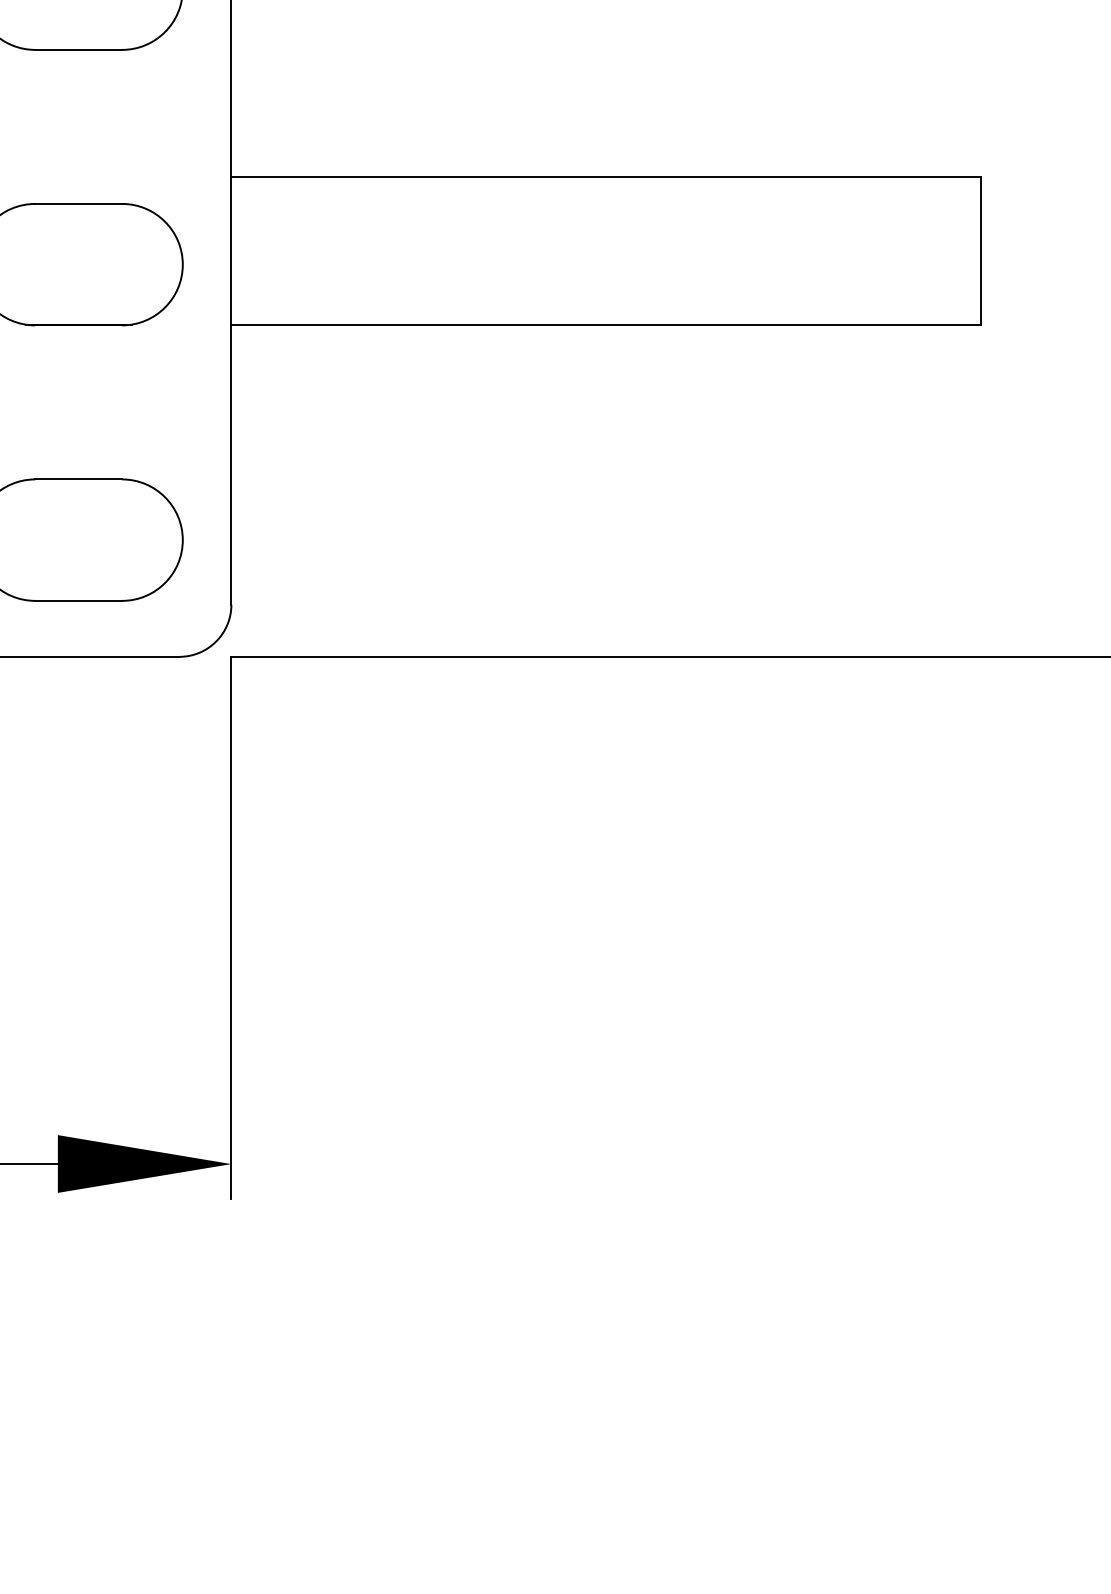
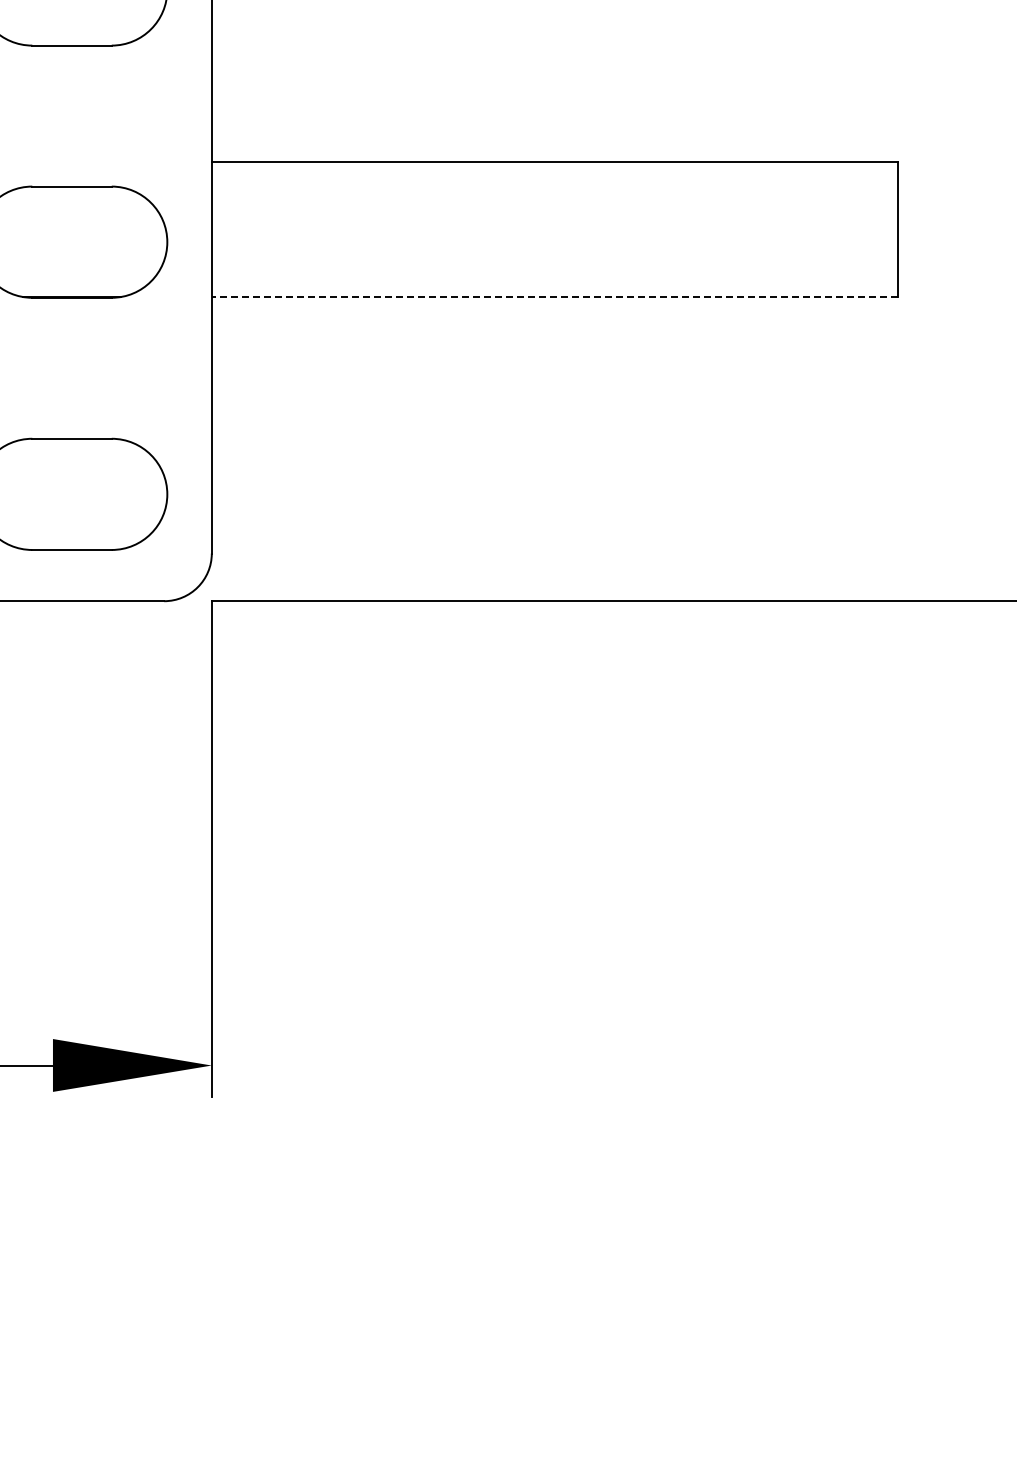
line: (605, 325) -> (554, 297), solid -> dashed

